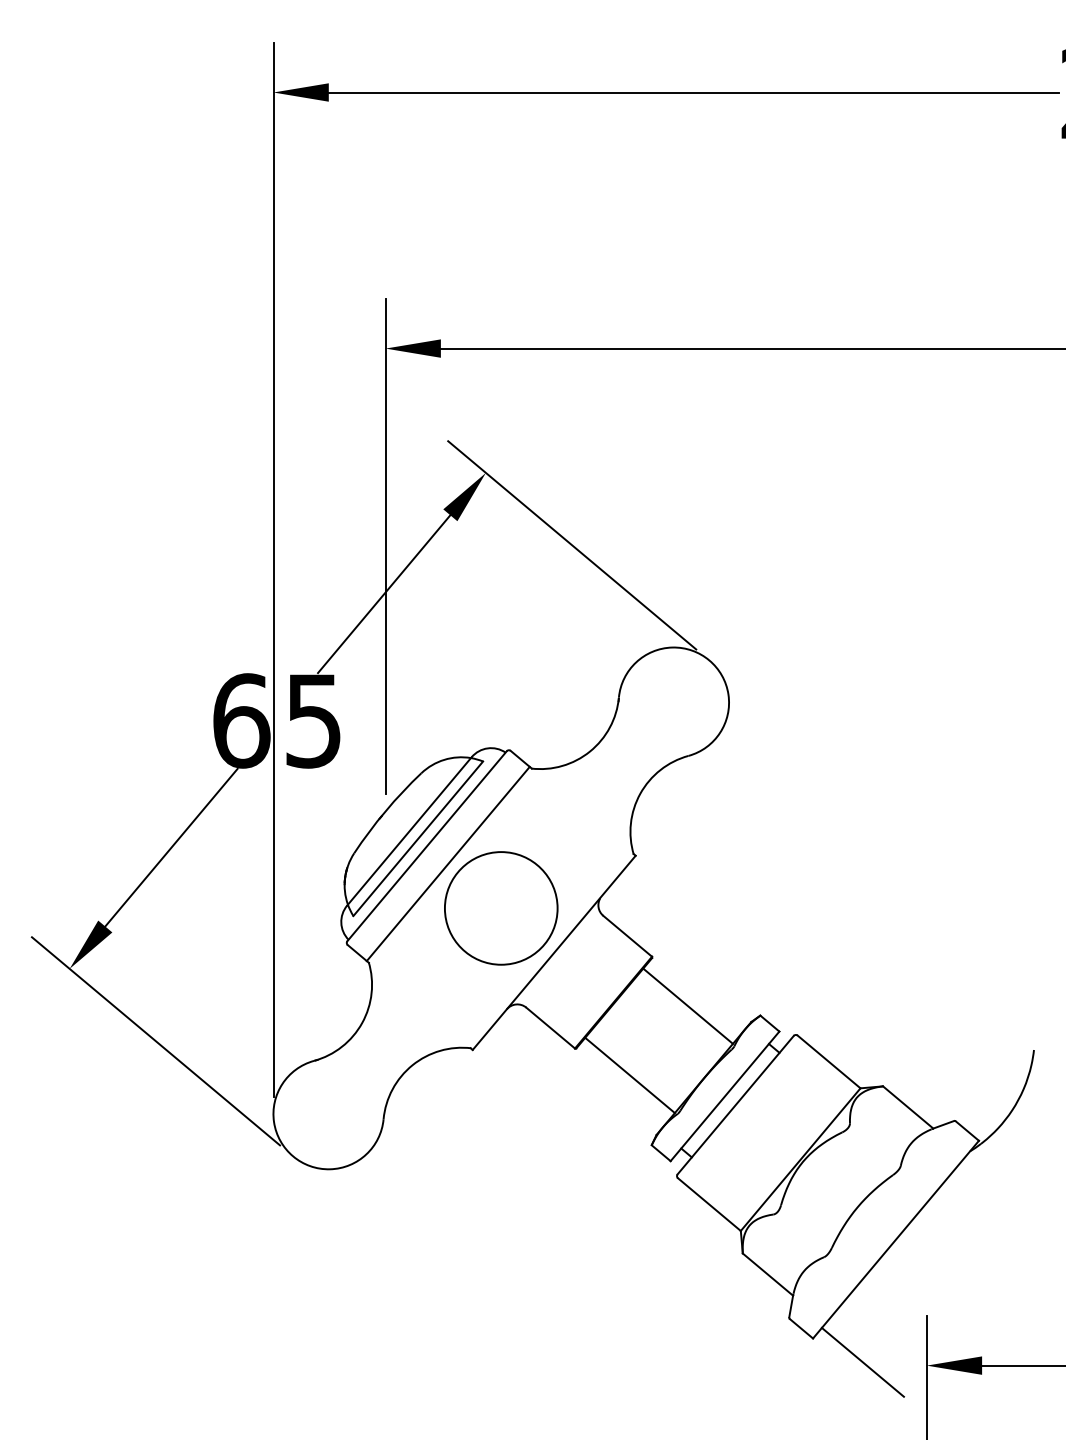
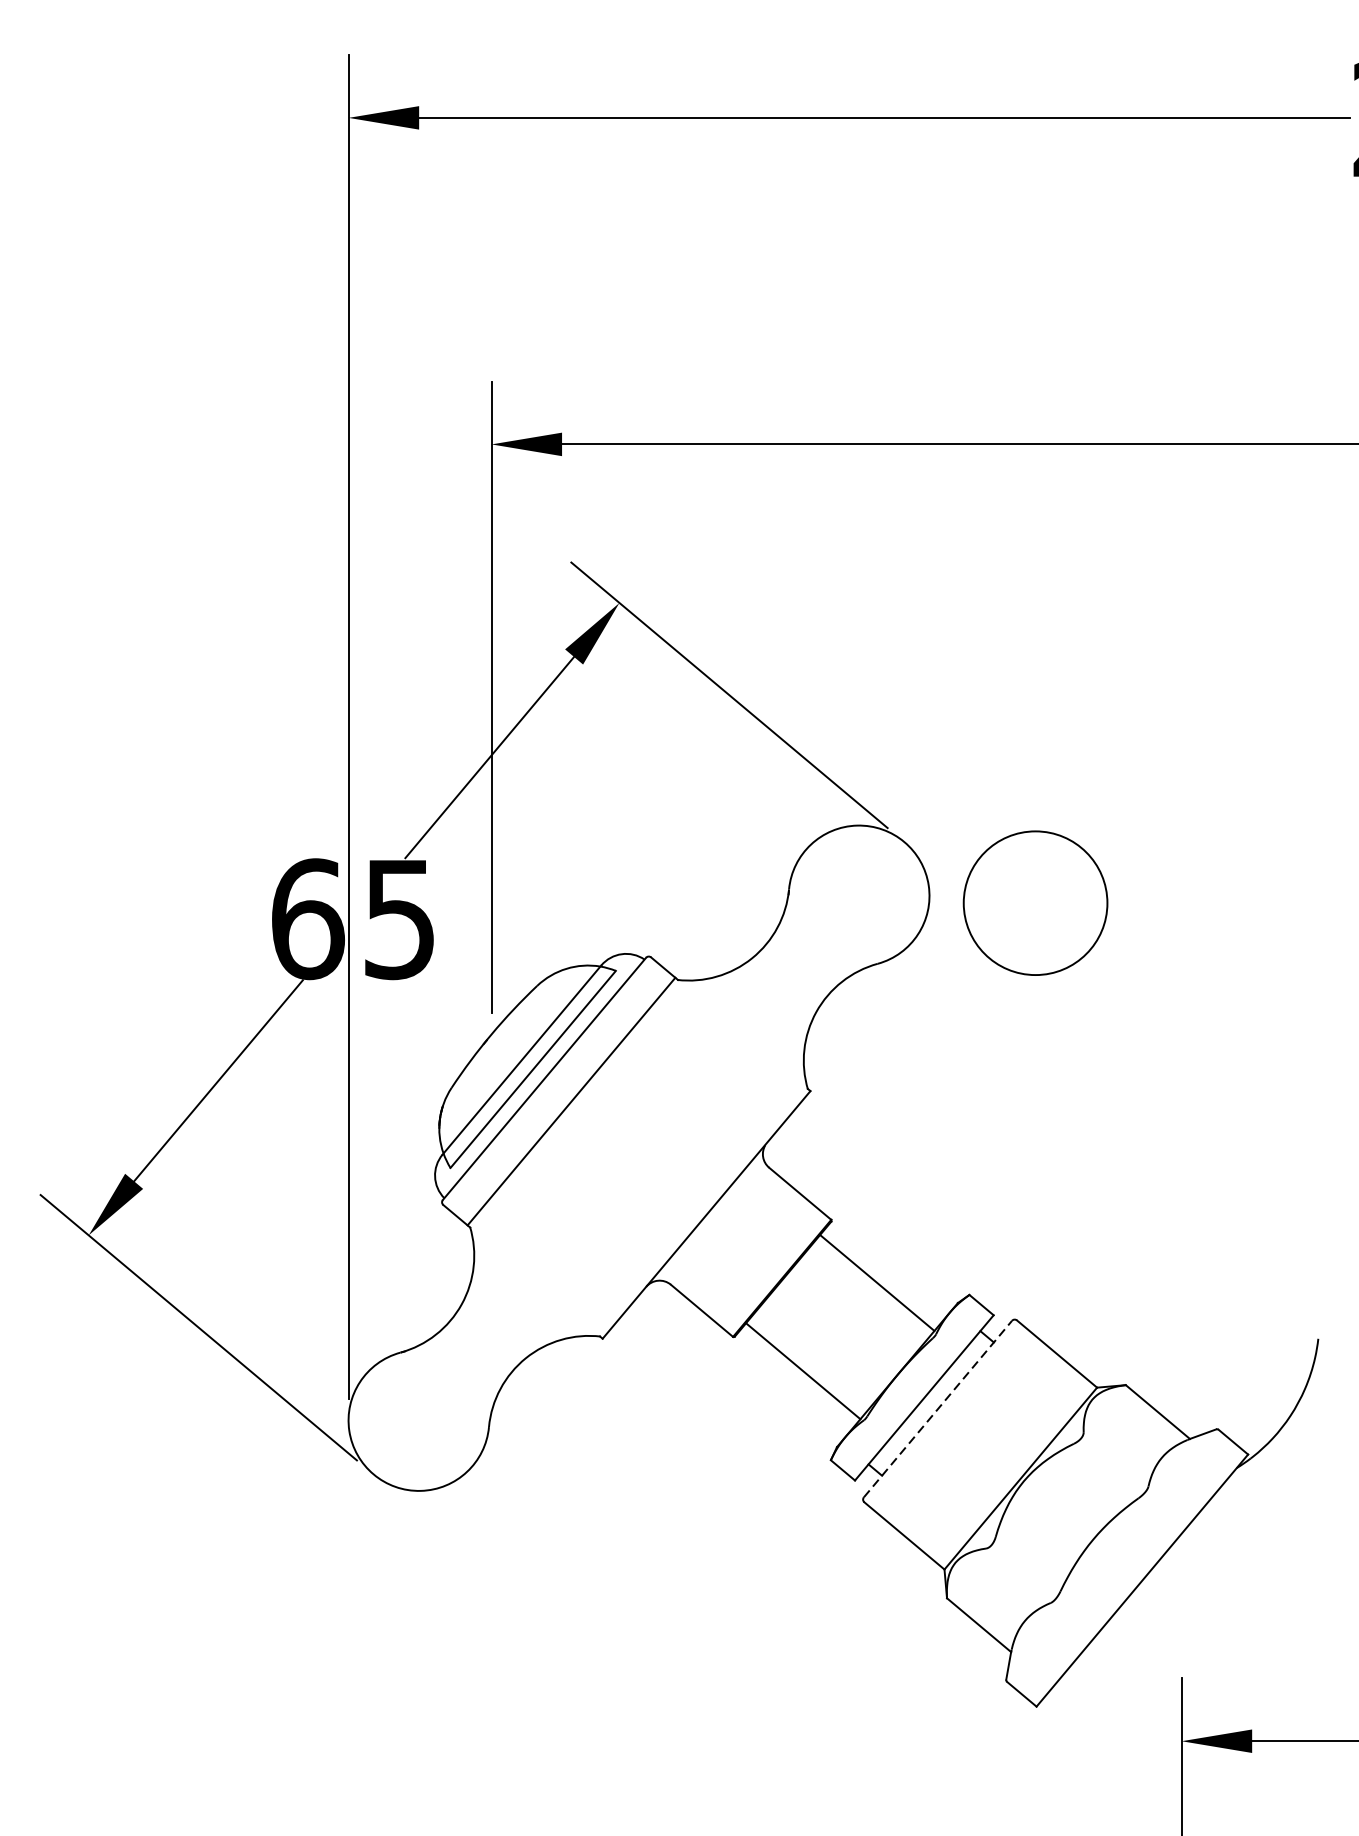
circle: (501, 908) -> (1035, 903), moved
line: (736, 1104) -> (938, 1408), solid -> dashed
line: (862, 1361) -> (1099, 1735), removed

